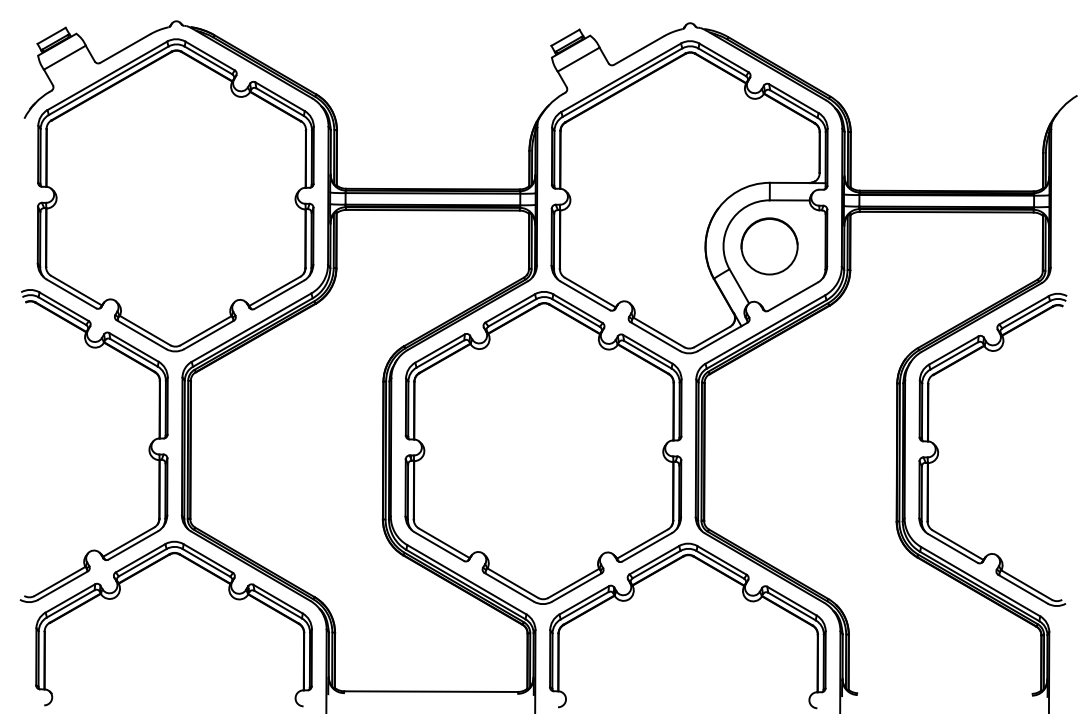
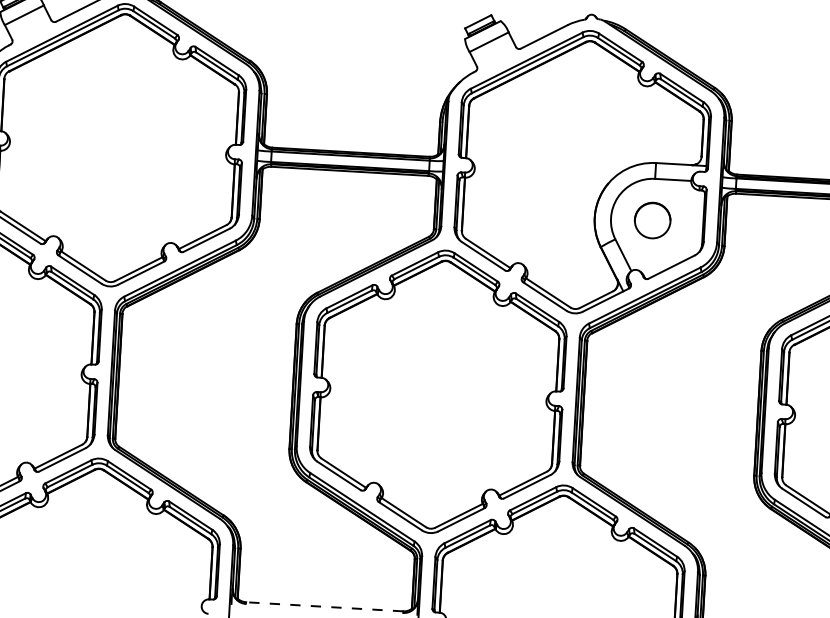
circle: (769, 246) -> (652, 220), size x0.7
line: (431, 691) -> (325, 606), solid -> dashed

